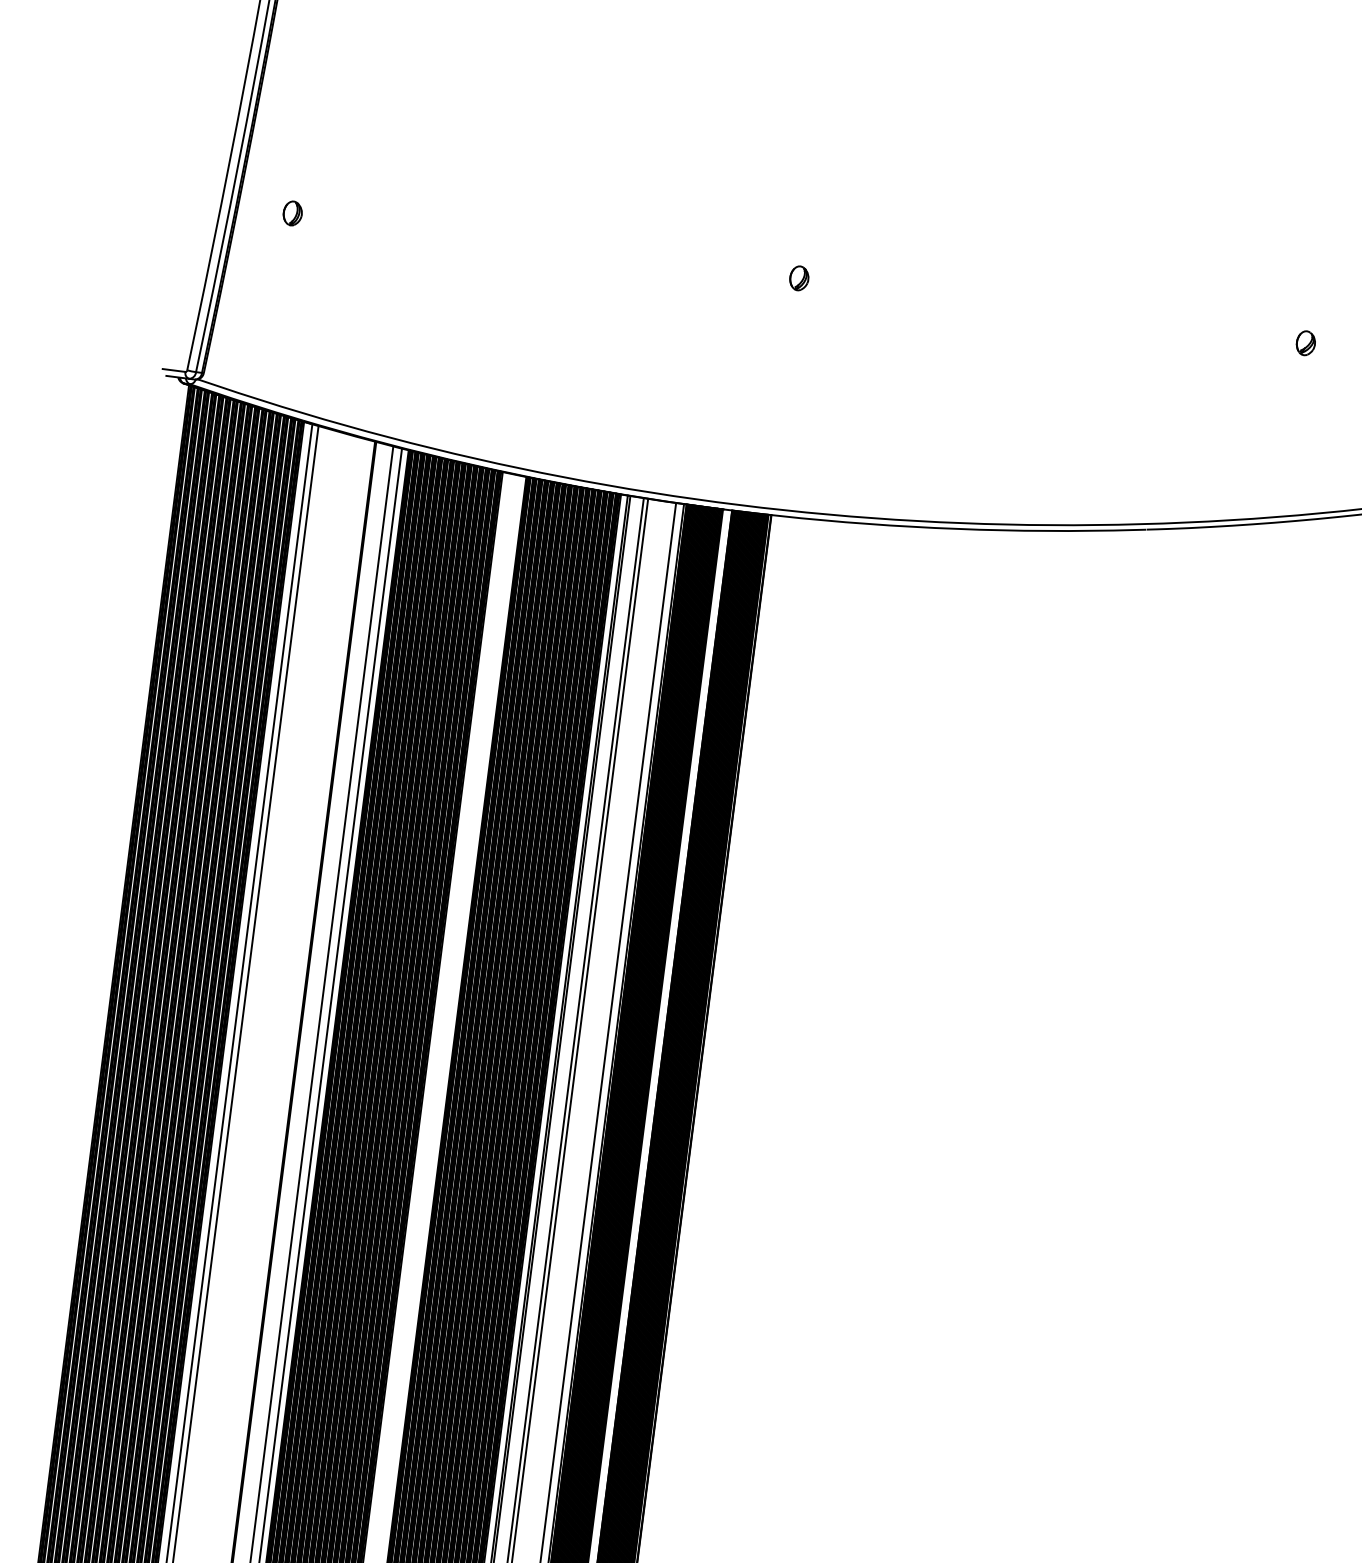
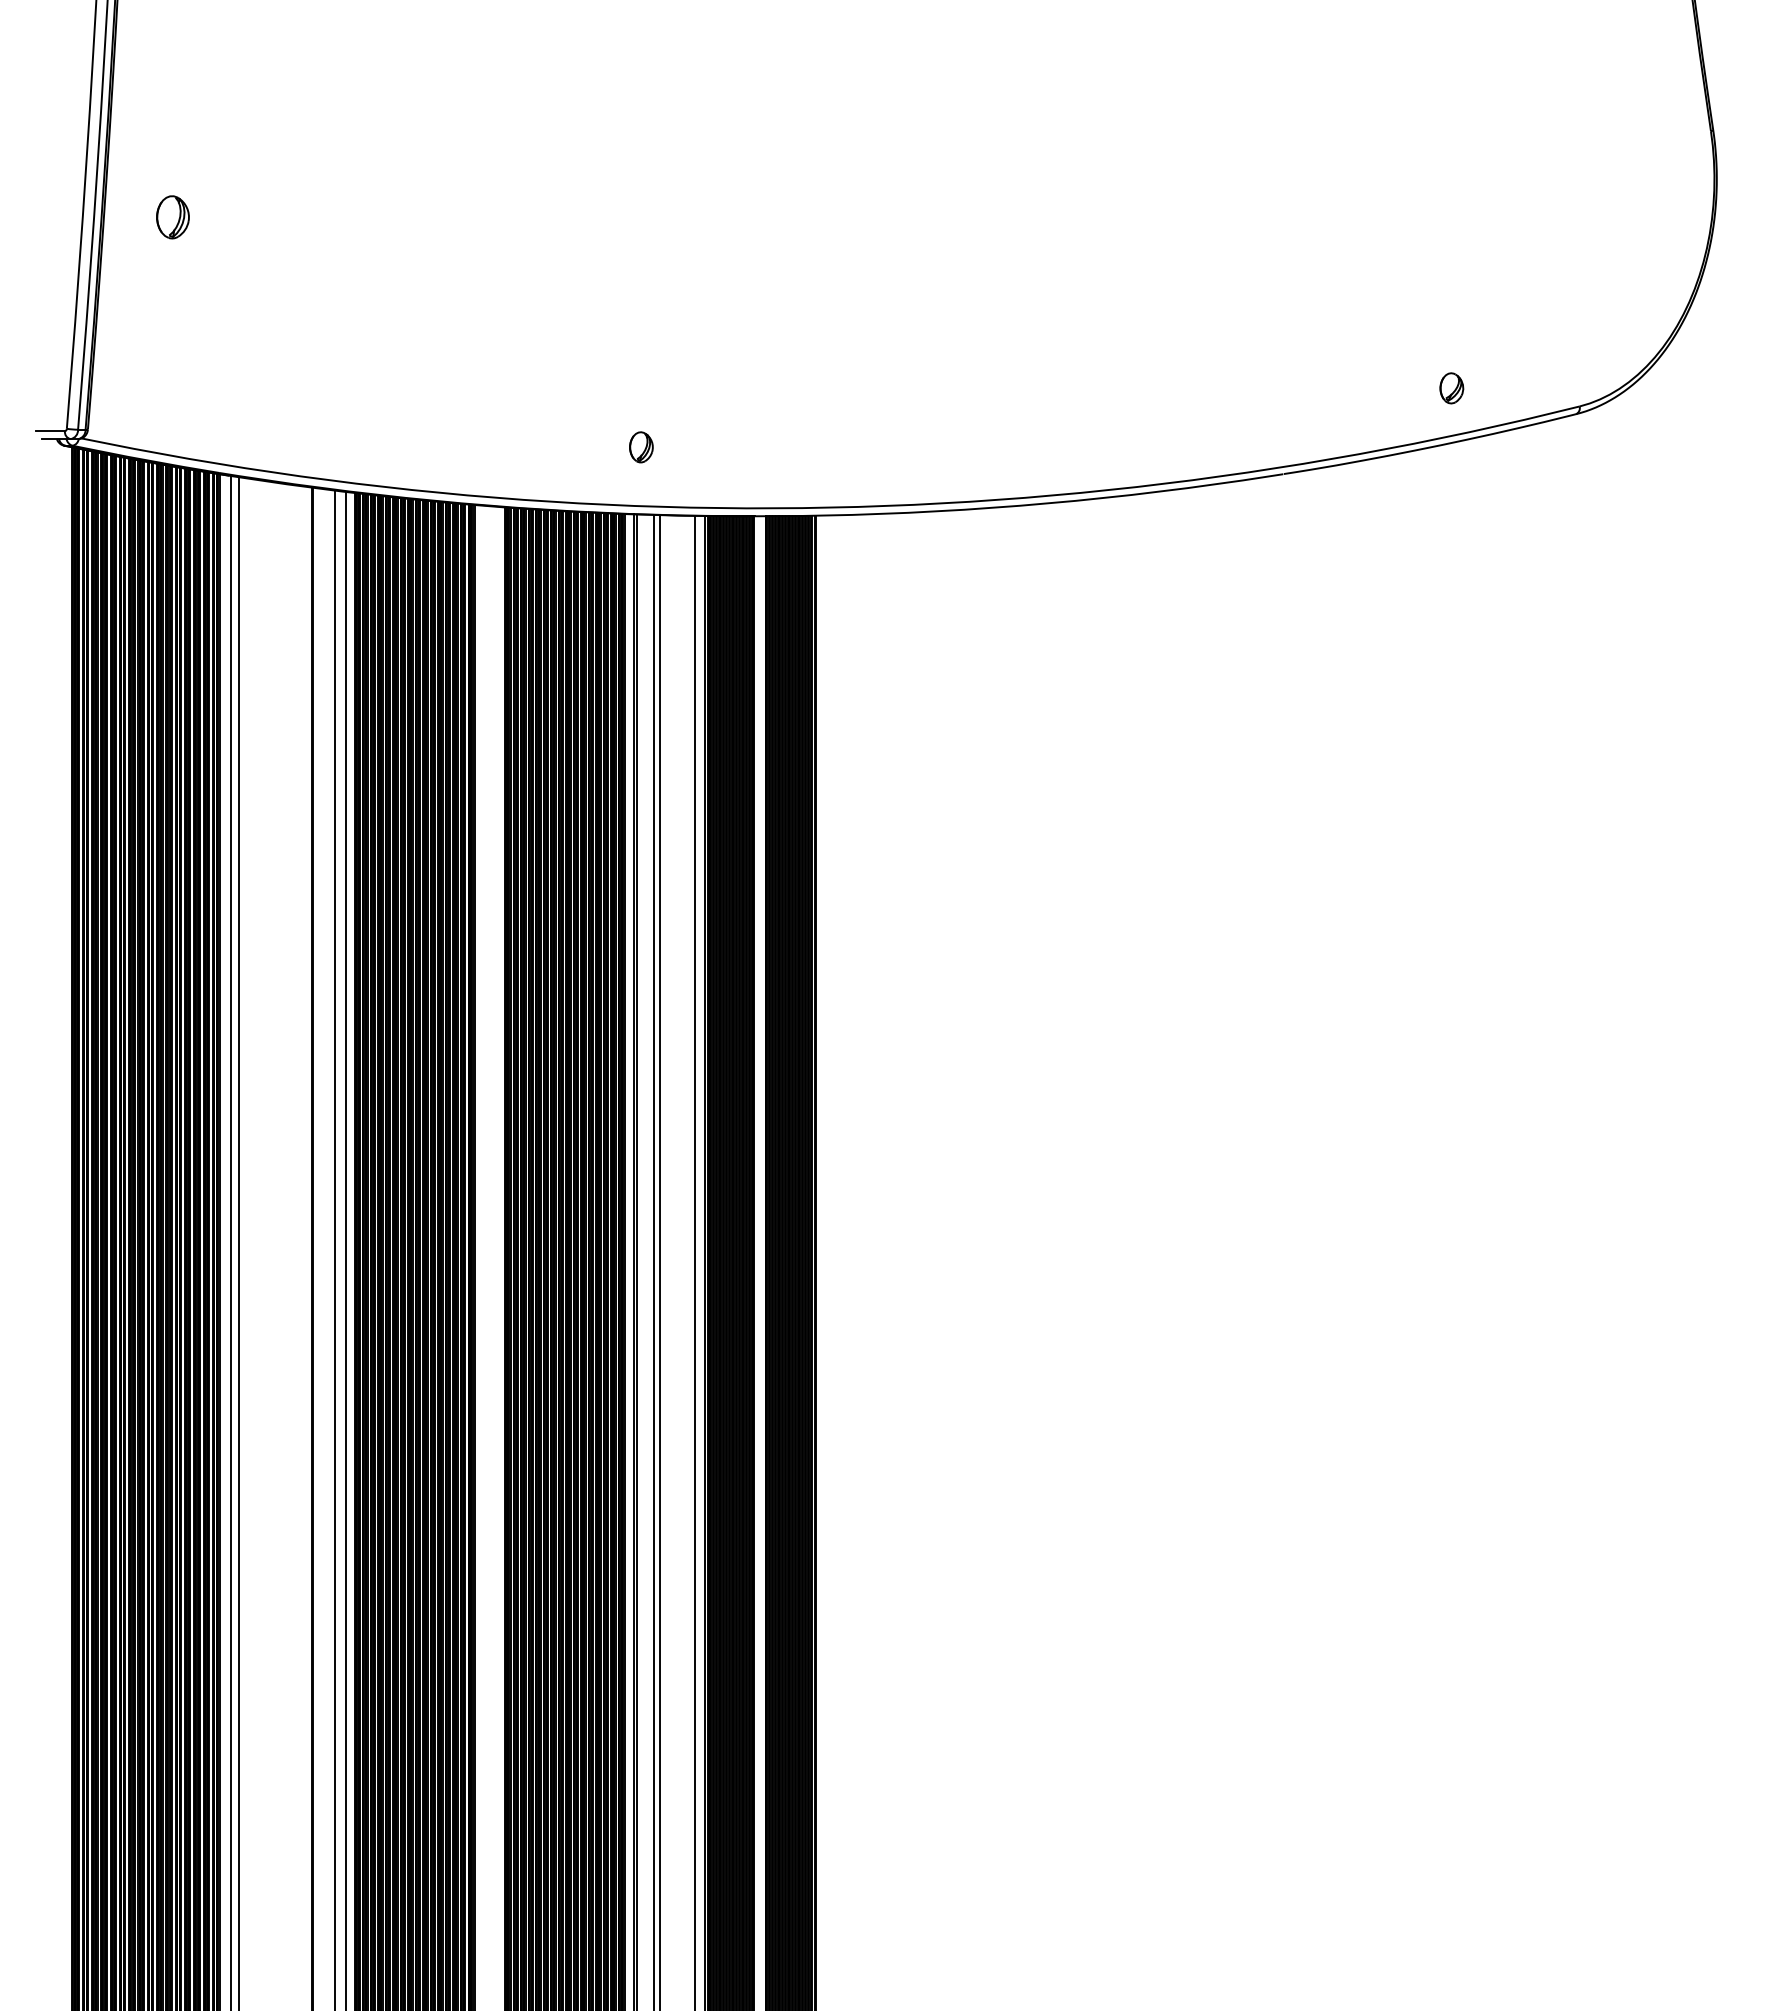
part: (292, 213) -> (172, 217), size x1.4
part: (799, 278) -> (641, 447), moved
part: (1305, 343) -> (1451, 388), moved

